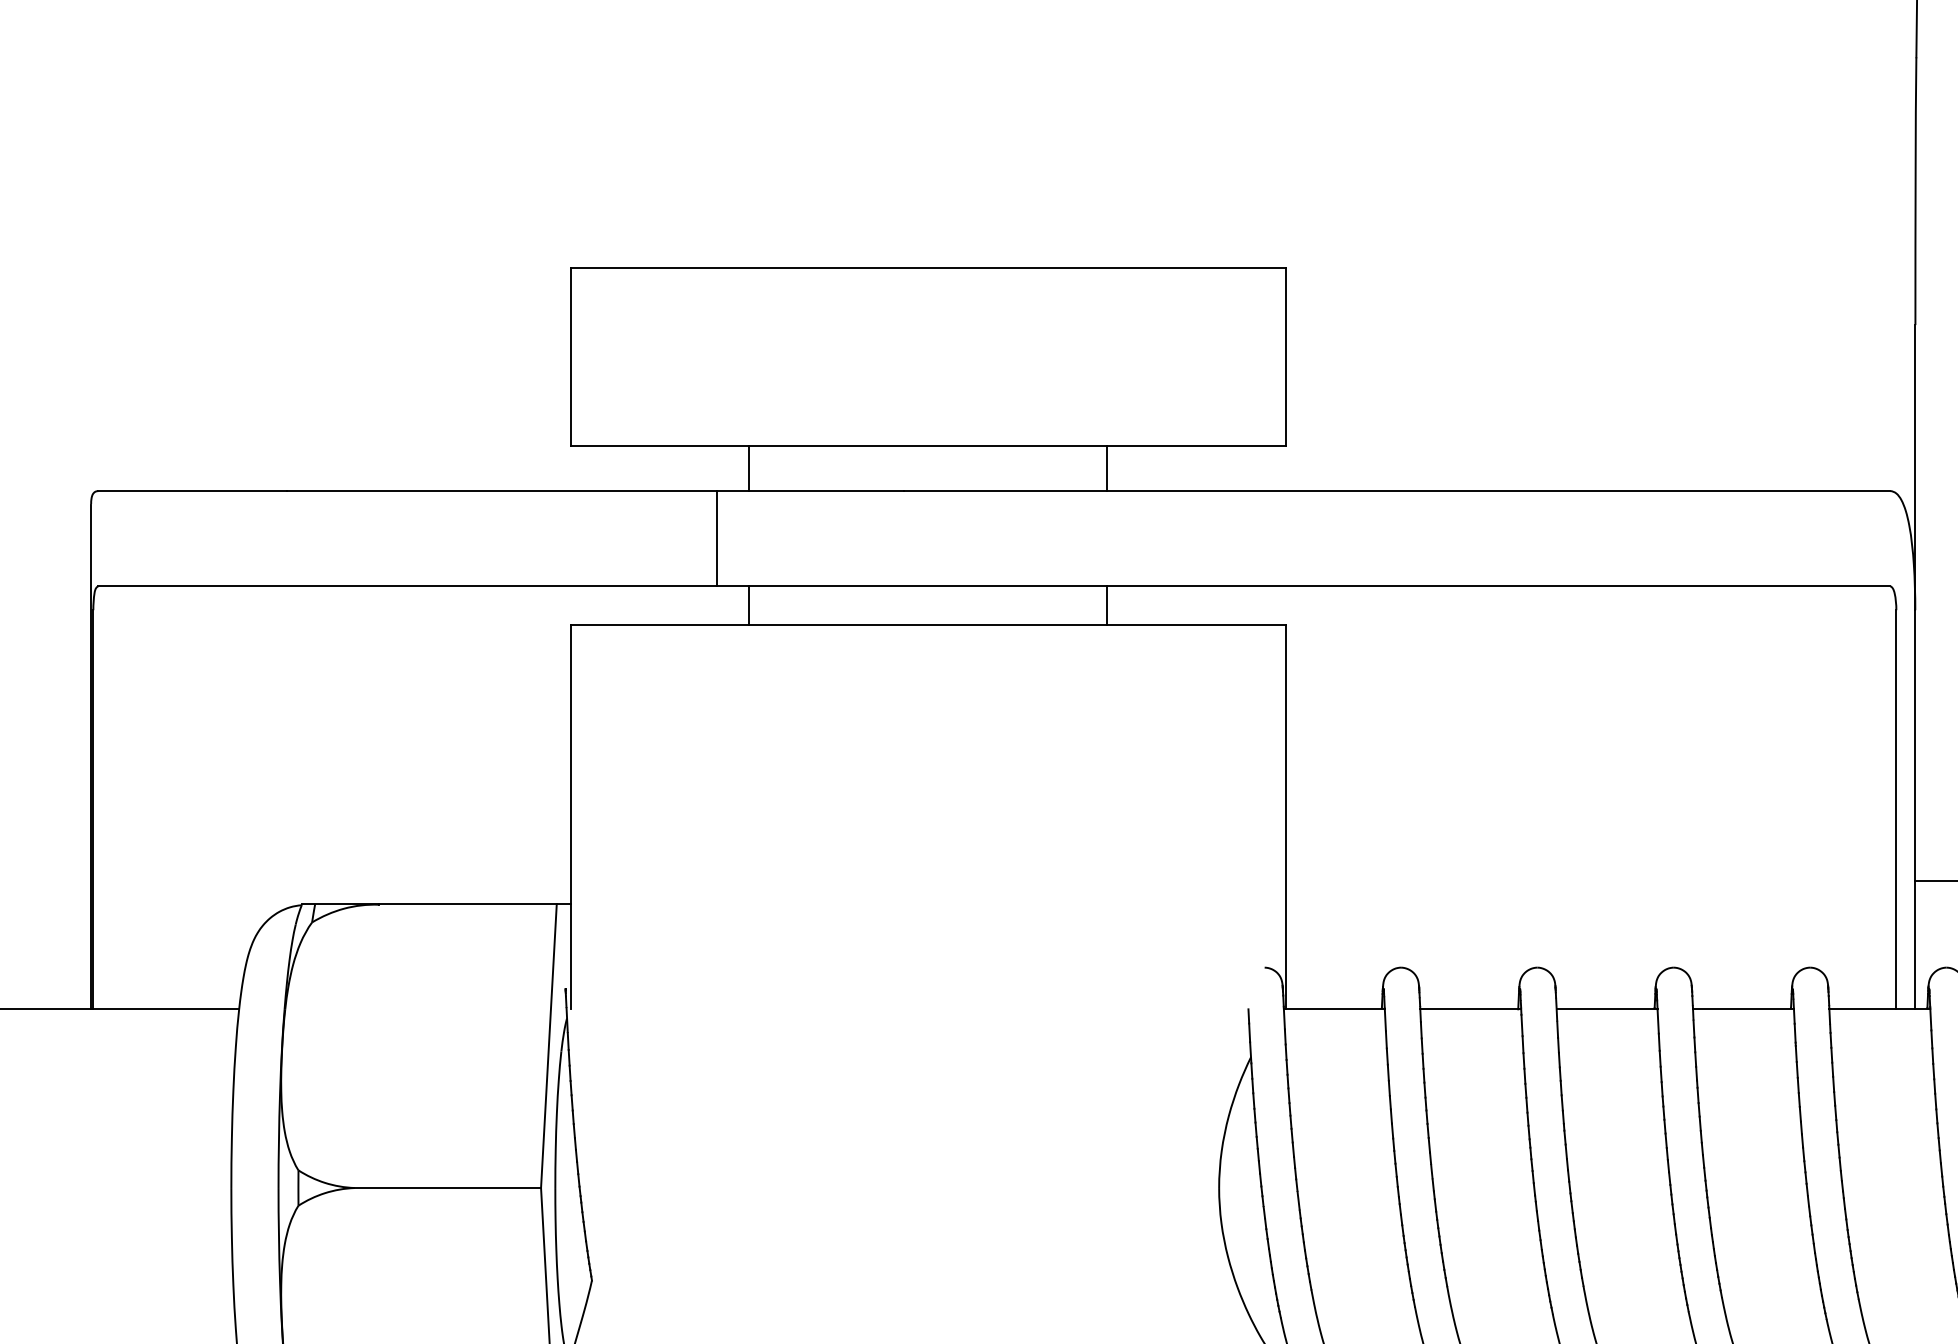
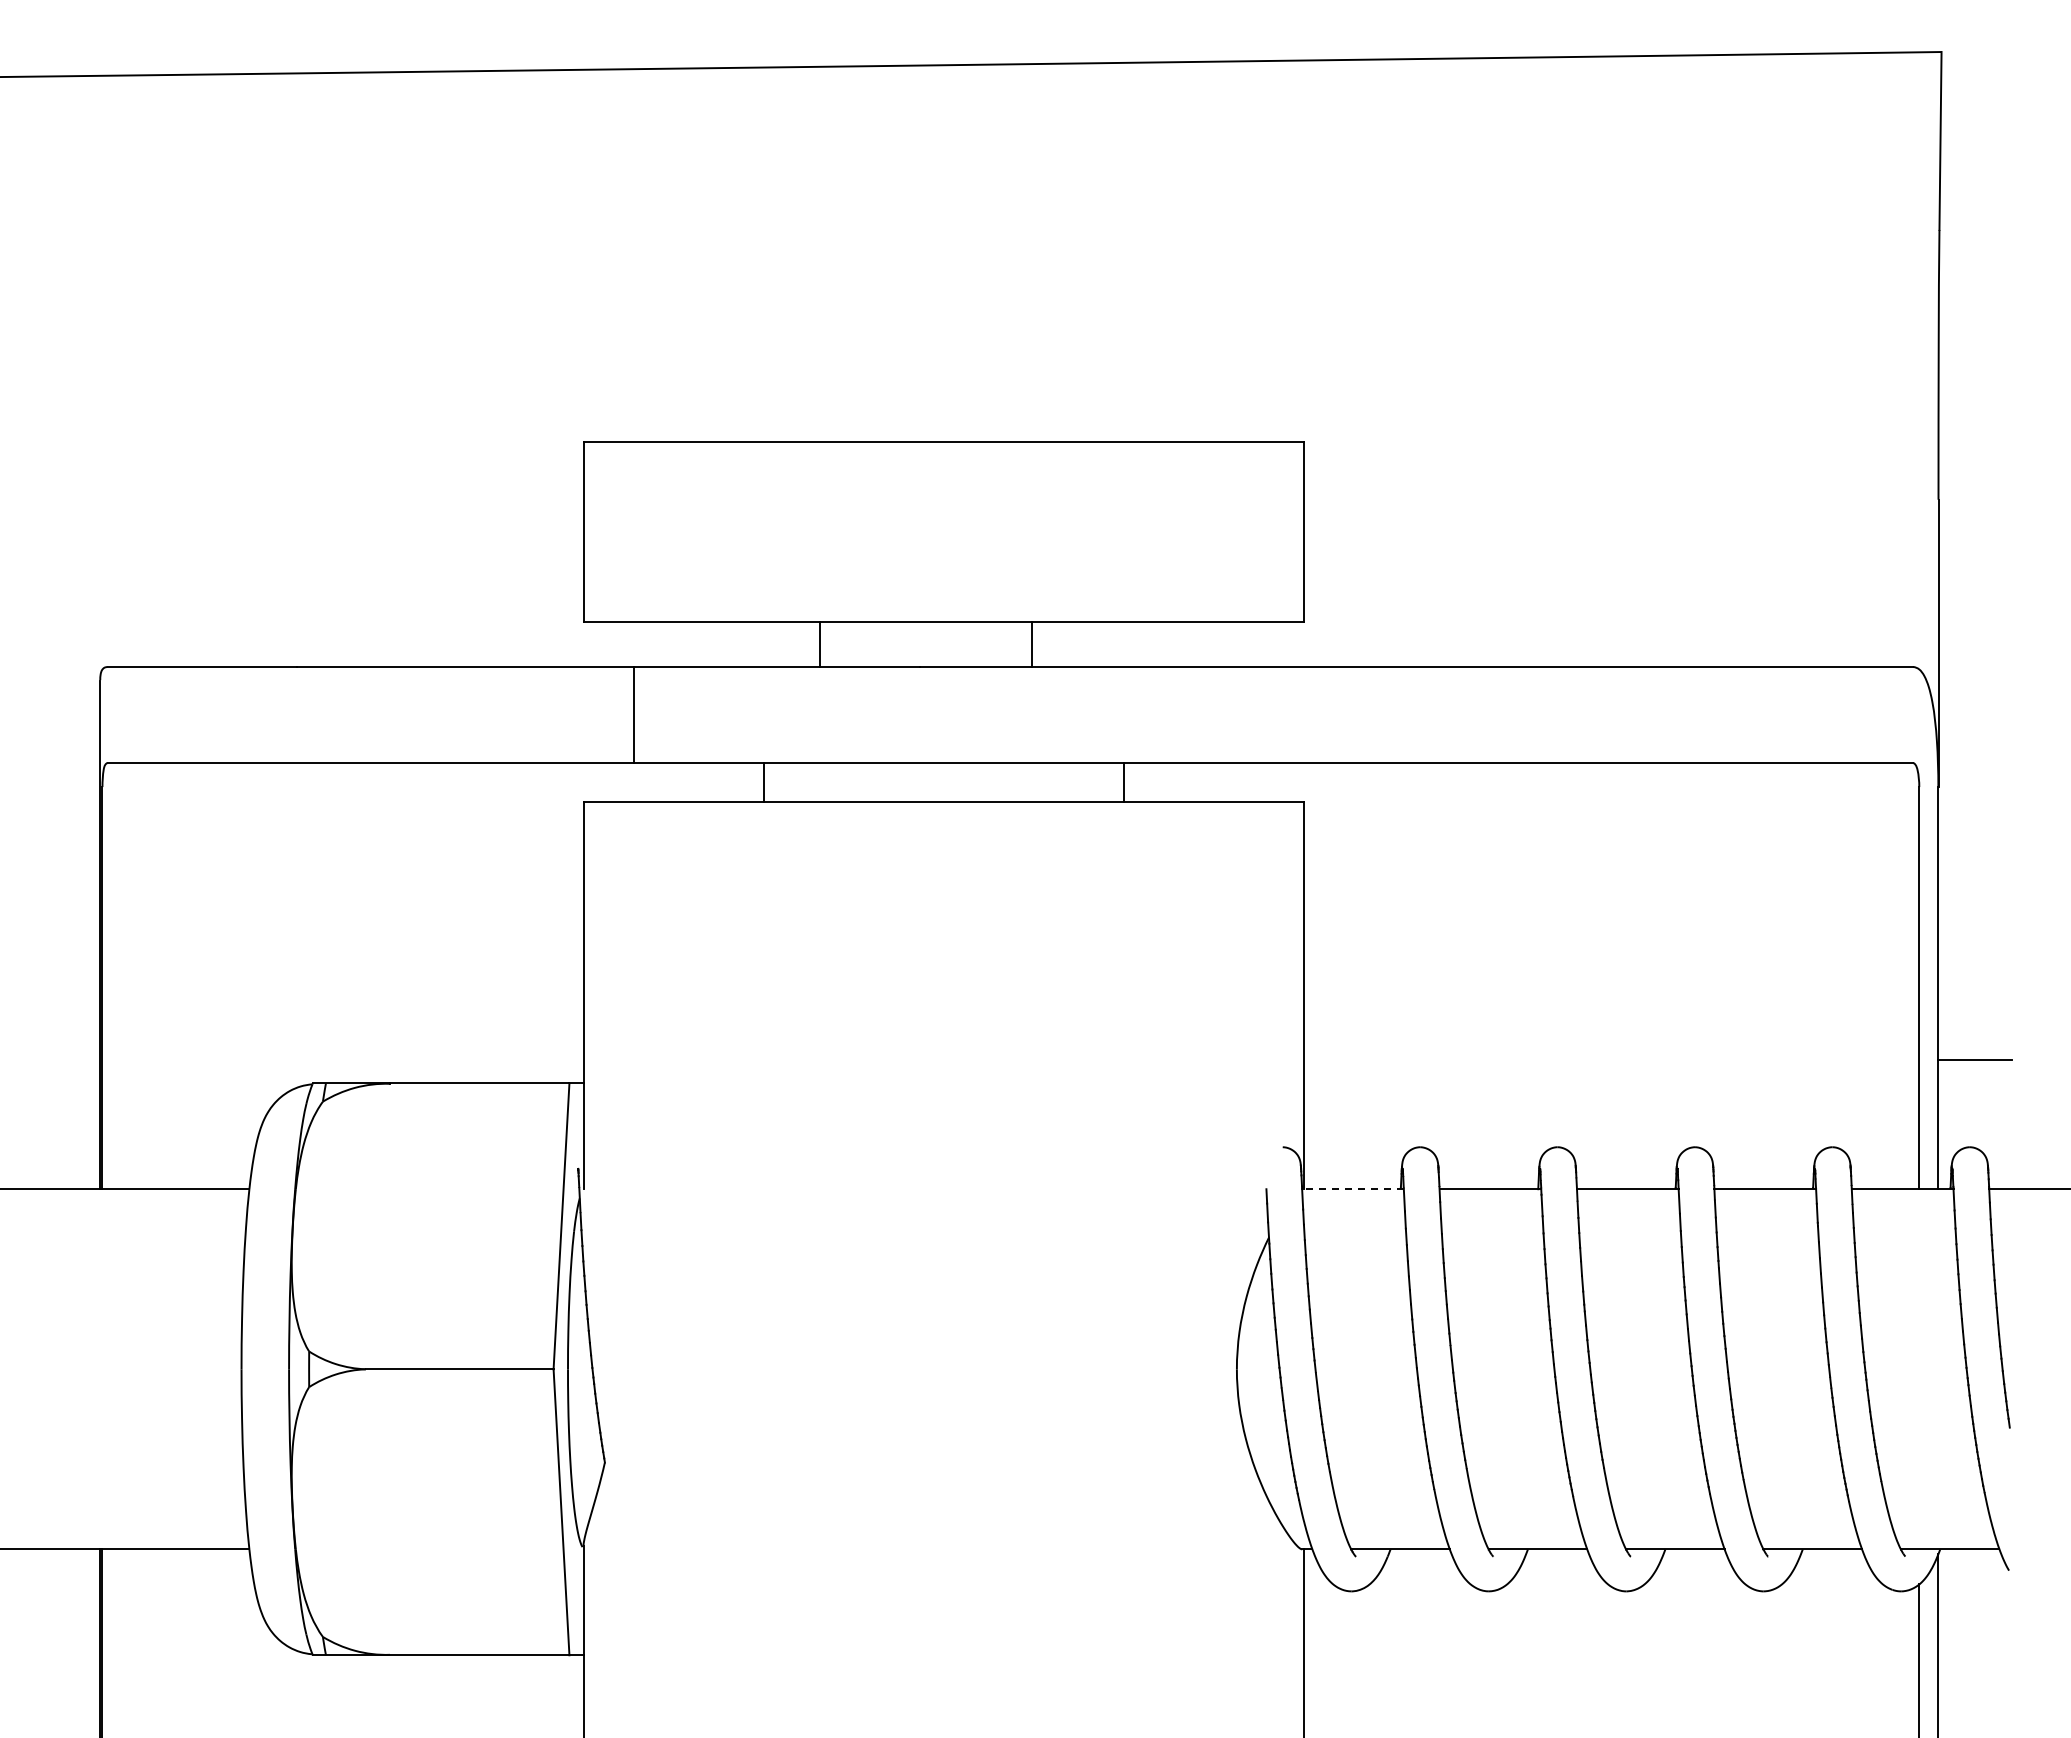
line: (749, 468) -> (819, 644), moved
line: (1106, 468) -> (1031, 644), moved
line: (716, 539) -> (634, 715), moved
line: (1334, 1009) -> (1353, 1189), solid -> dashed

